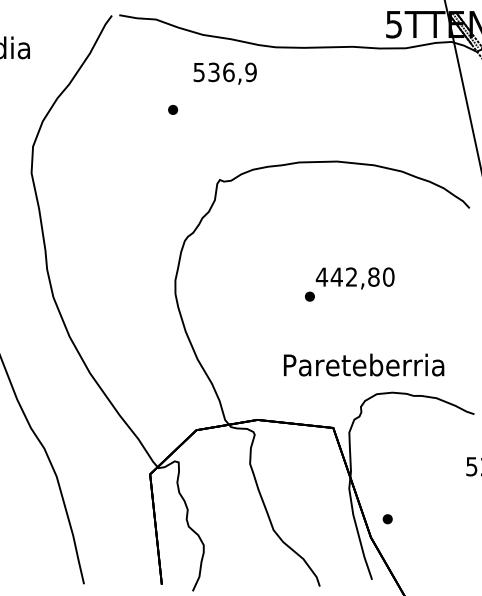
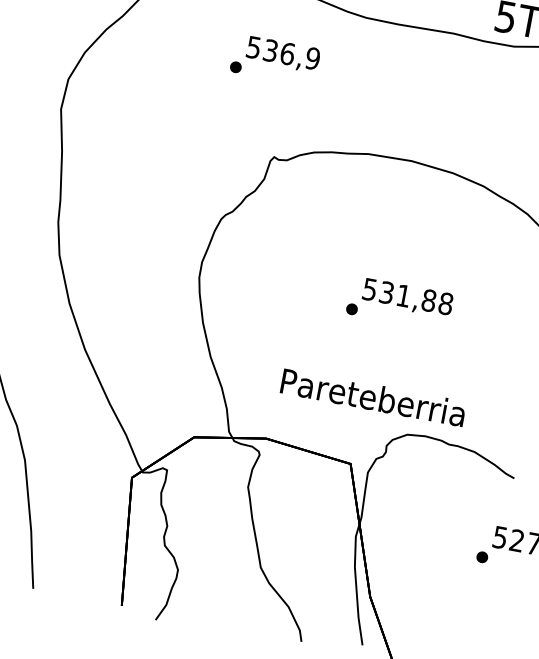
text: (224, 73) -> (282, 54), moved
text: (354, 276) -> (407, 295), 442,80 -> 531,88
text: (364, 364) -> (374, 396), moved
part: (387, 519) -> (481, 557), moved

